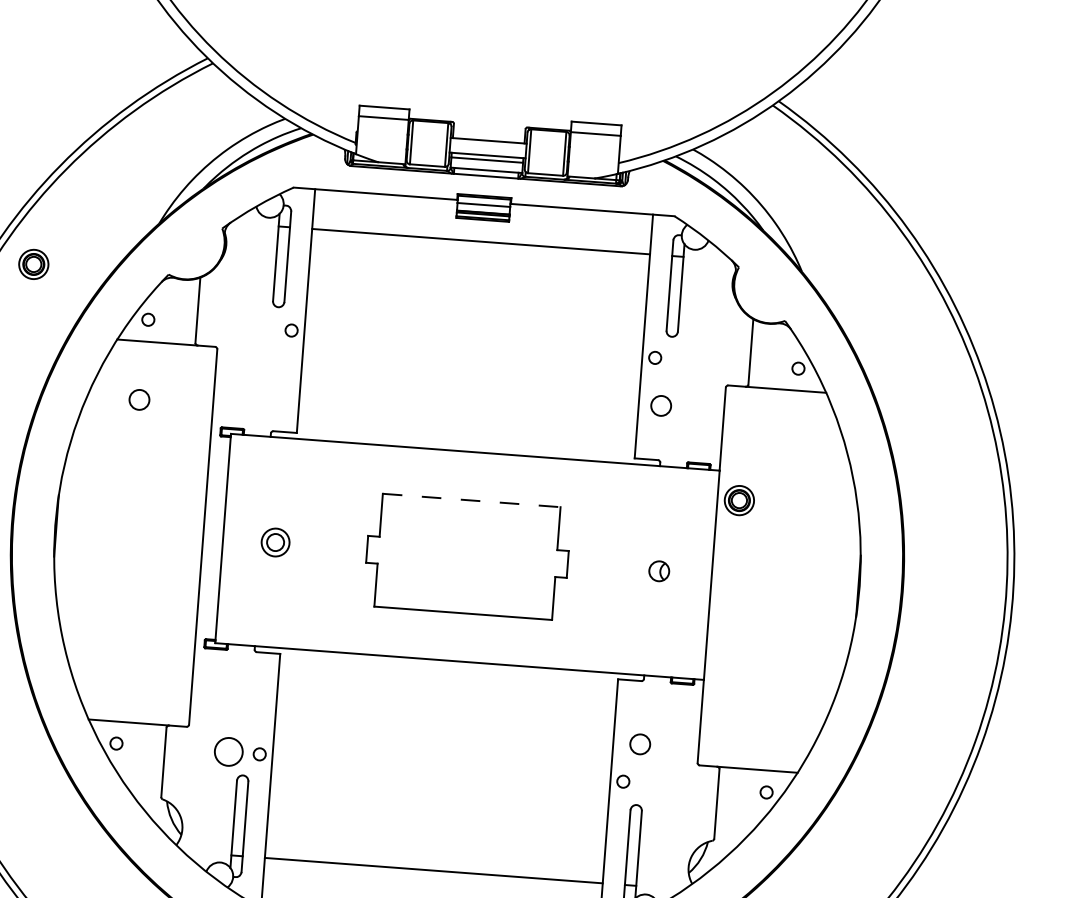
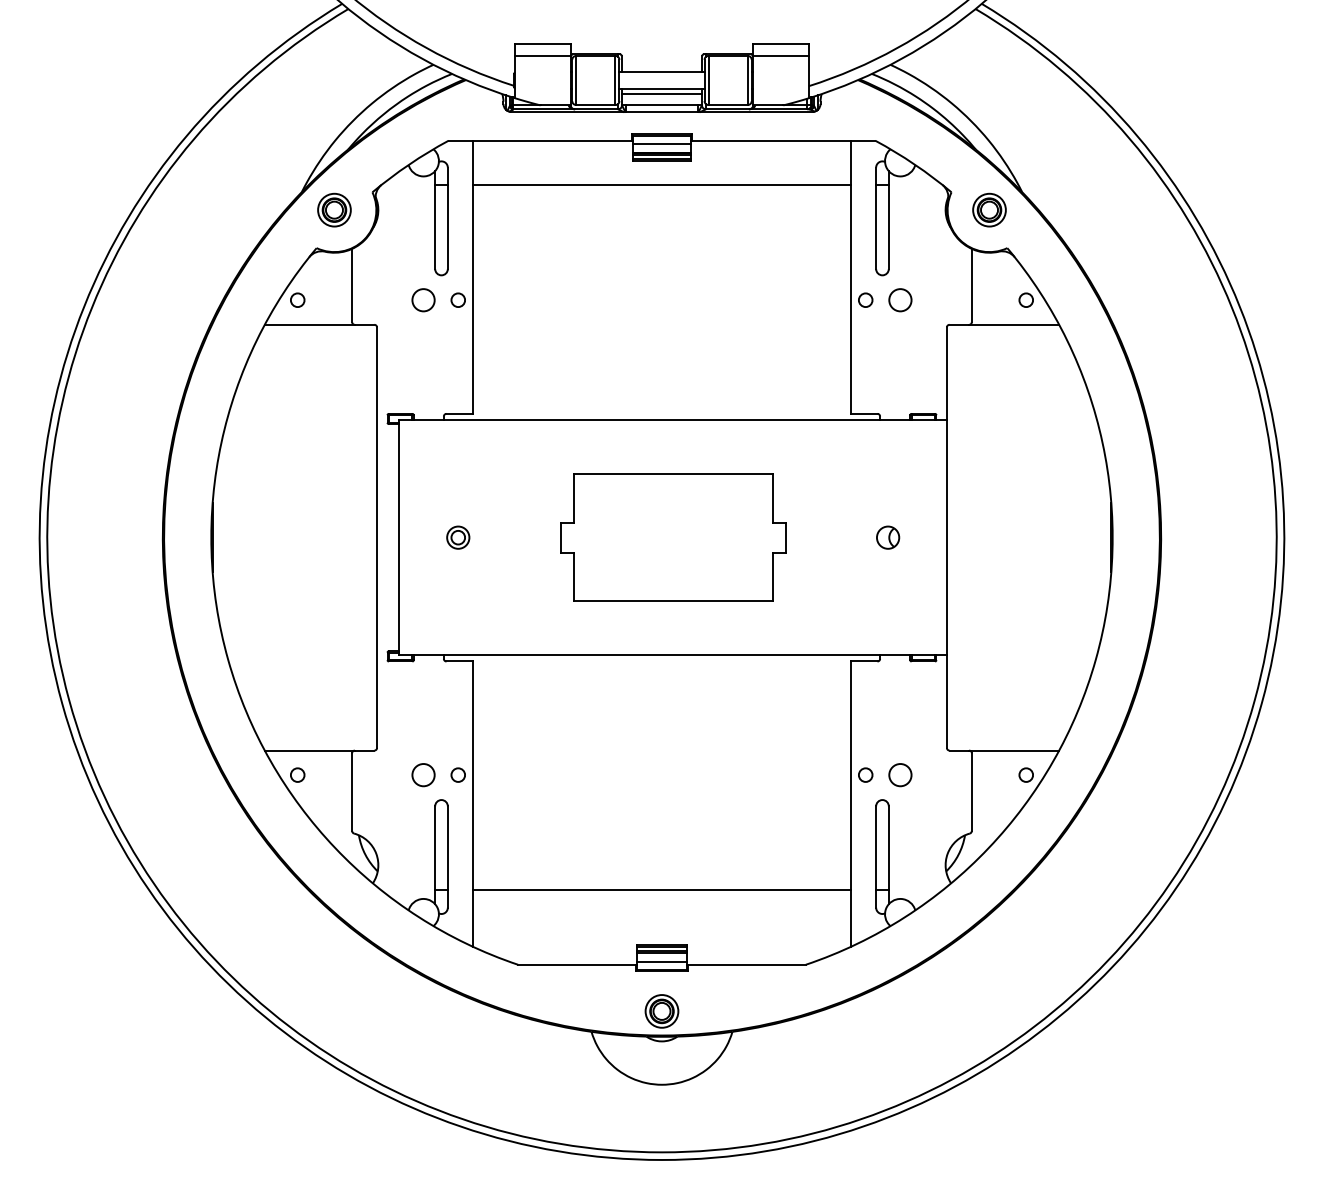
part: (33, 263) -> (334, 209), moved
circle: (139, 400) -> (423, 300), moved
circle: (661, 406) -> (900, 300), moved
part: (739, 499) -> (989, 209), moved
line: (471, 500) -> (673, 474), dashed -> solid
part: (275, 542) -> (458, 537), size x0.71
circle: (640, 744) -> (900, 775), moved
circle: (228, 752) -> (423, 775), size x0.71

